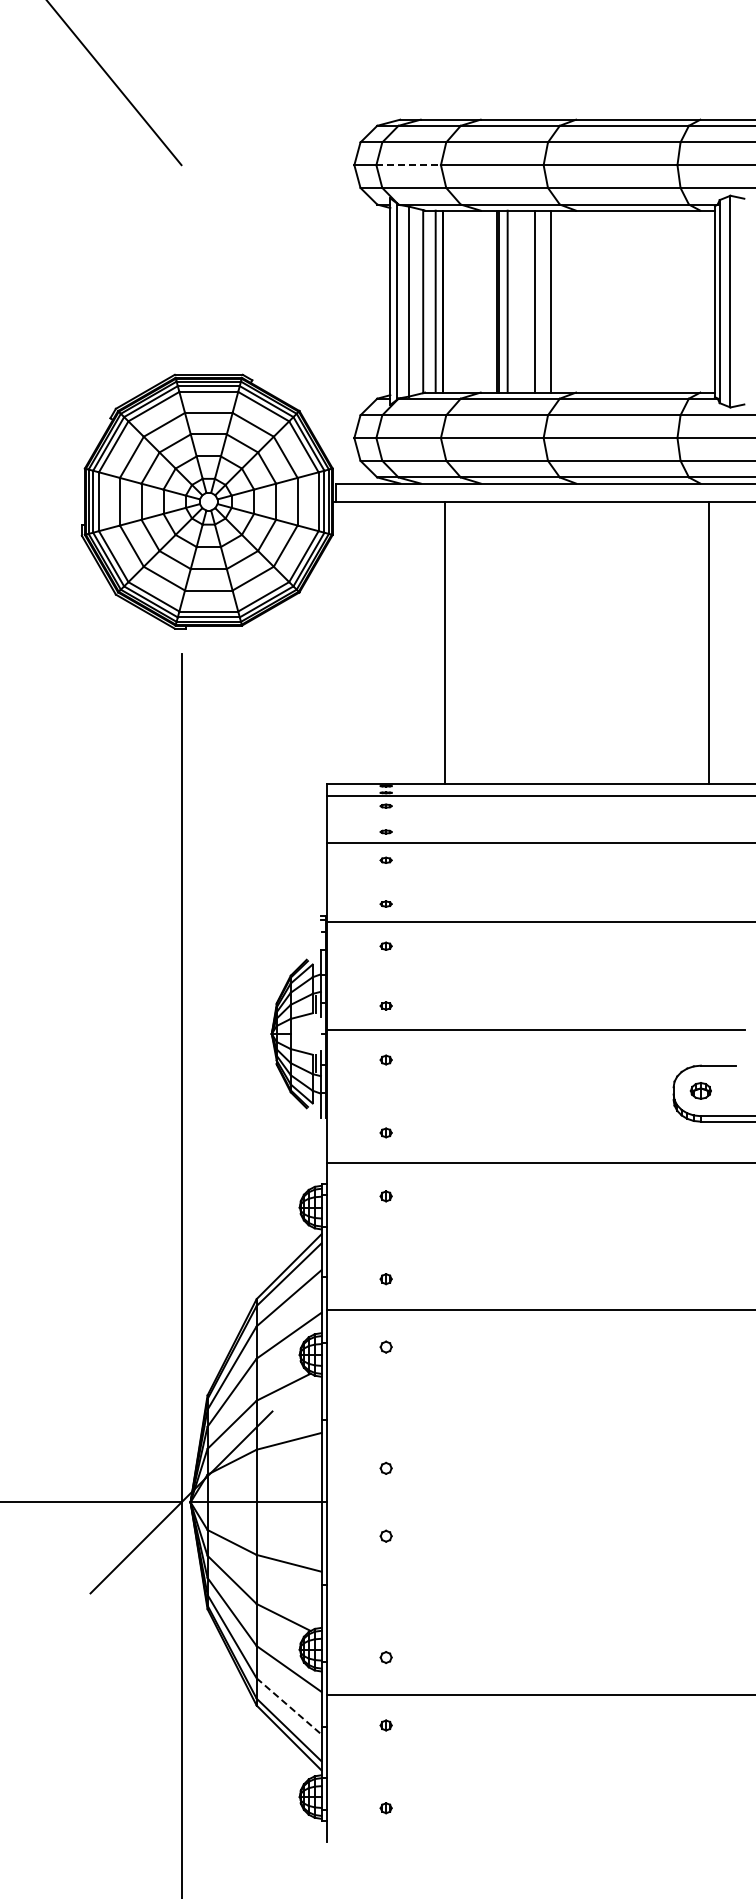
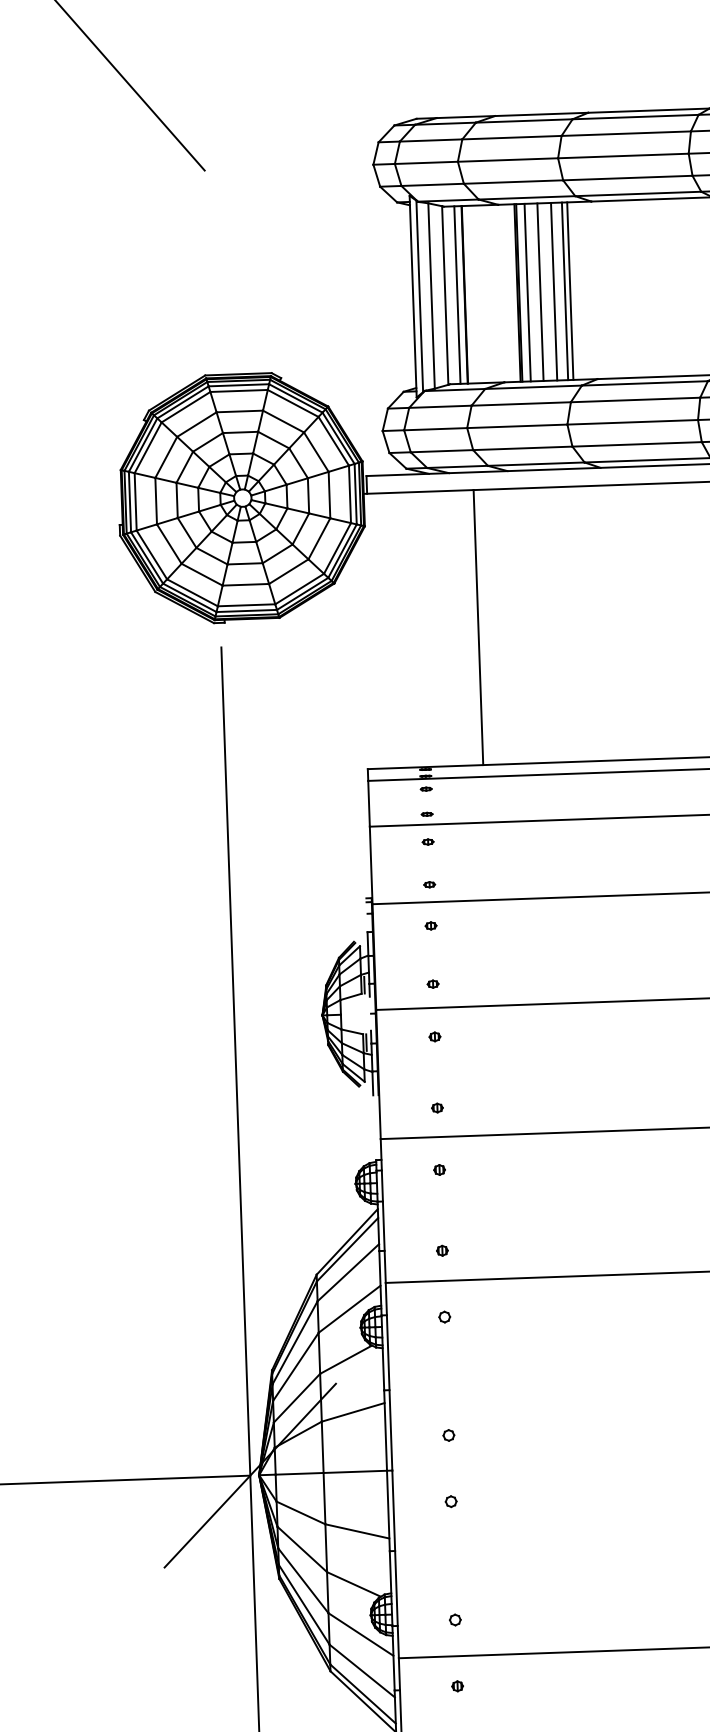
line: (409, 165) -> (427, 163), dashed -> solid
line: (520, 301) -> (540, 292), added
line: (545, 301) -> (564, 291), added
line: (289, 1706) -> (362, 1671), dashed -> solid

